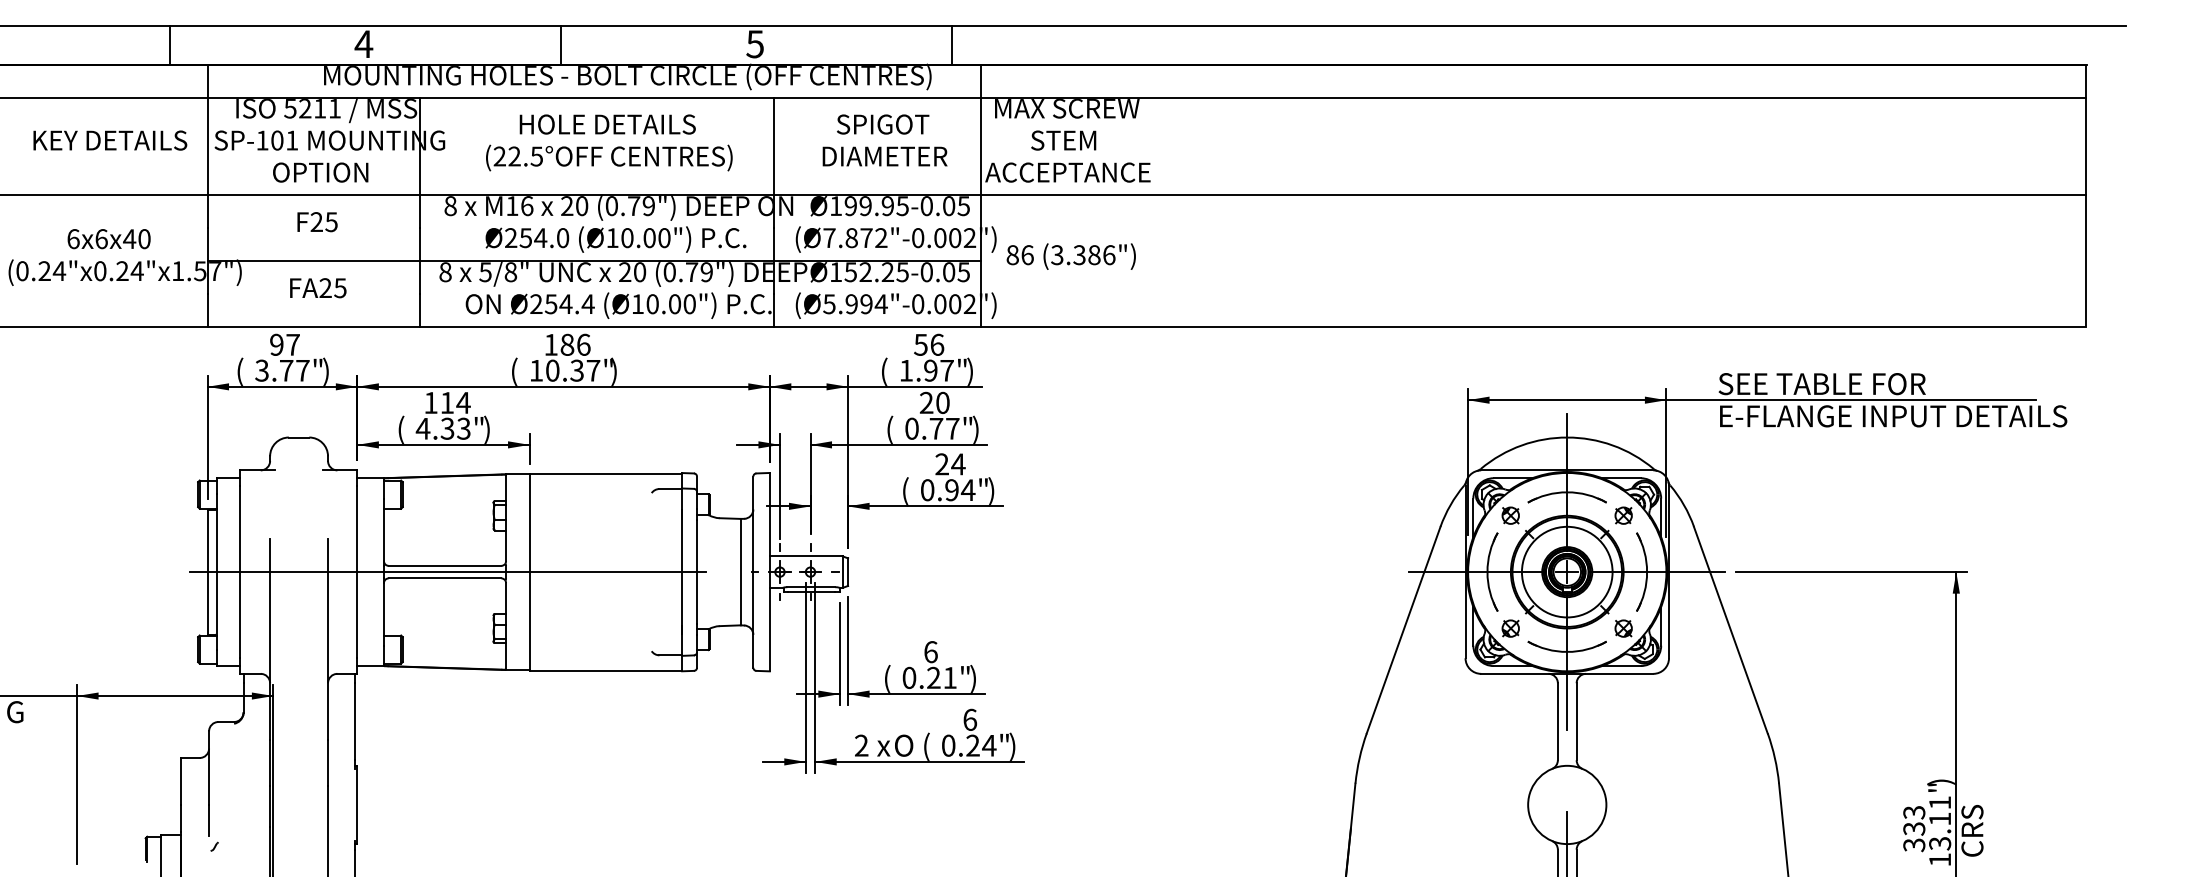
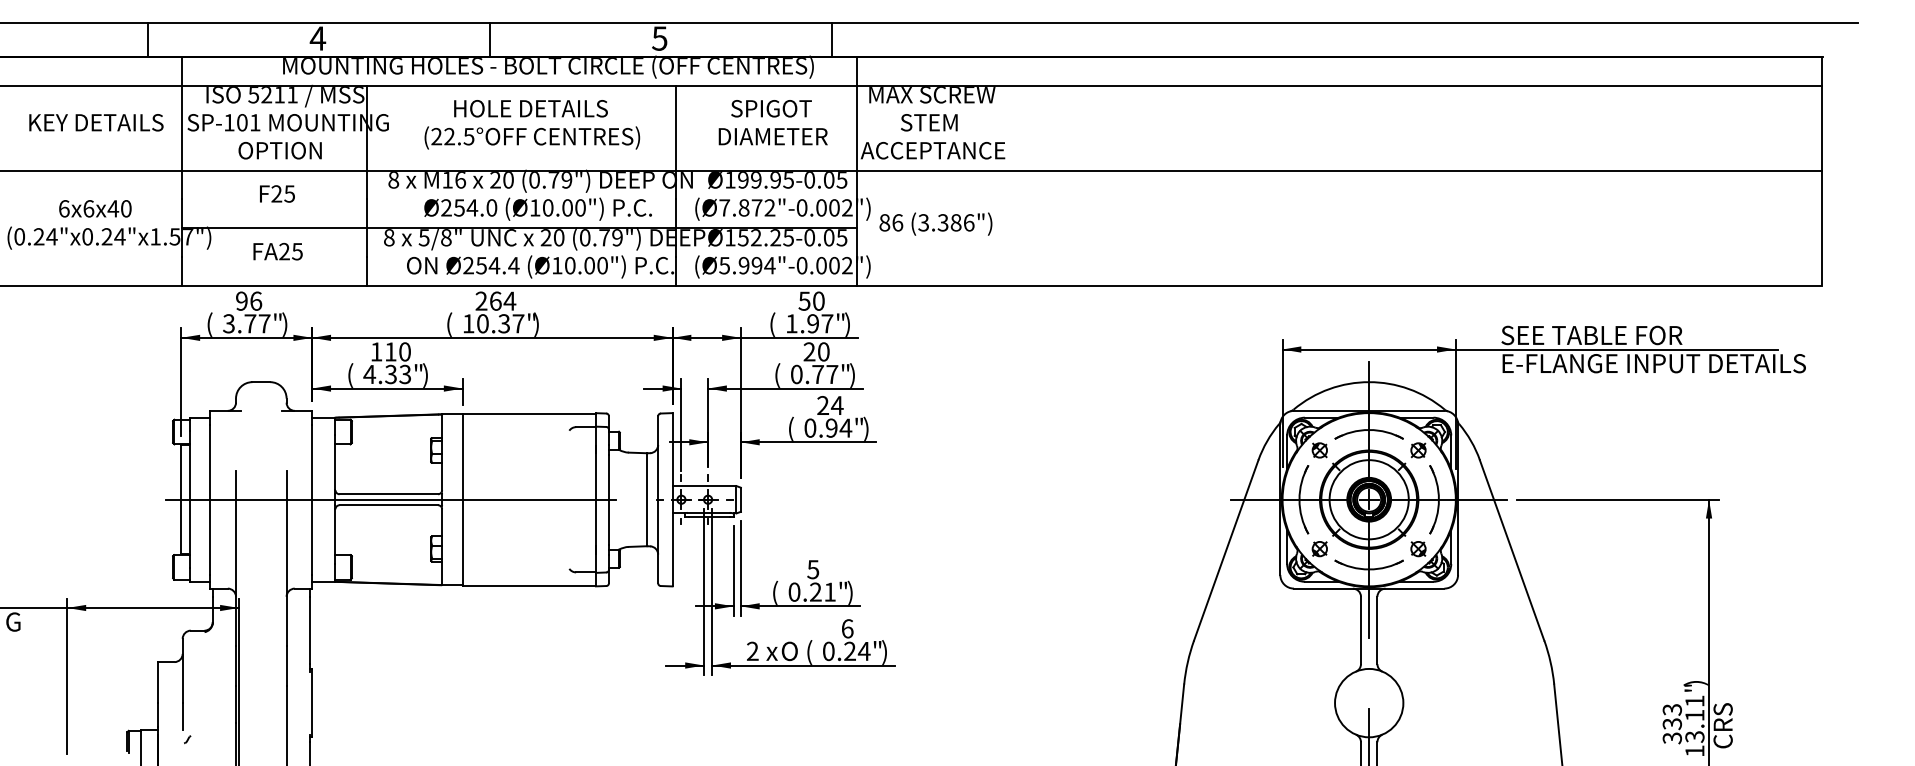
text: (293, 344) -> (256, 300), 97 -> 96
text: (567, 344) -> (495, 300), 186 -> 264
text: (936, 344) -> (818, 300), 56 -> 50
text: (462, 402) -> (404, 351), 114 -> 110
text: (931, 651) -> (813, 569), 6 -> 5

